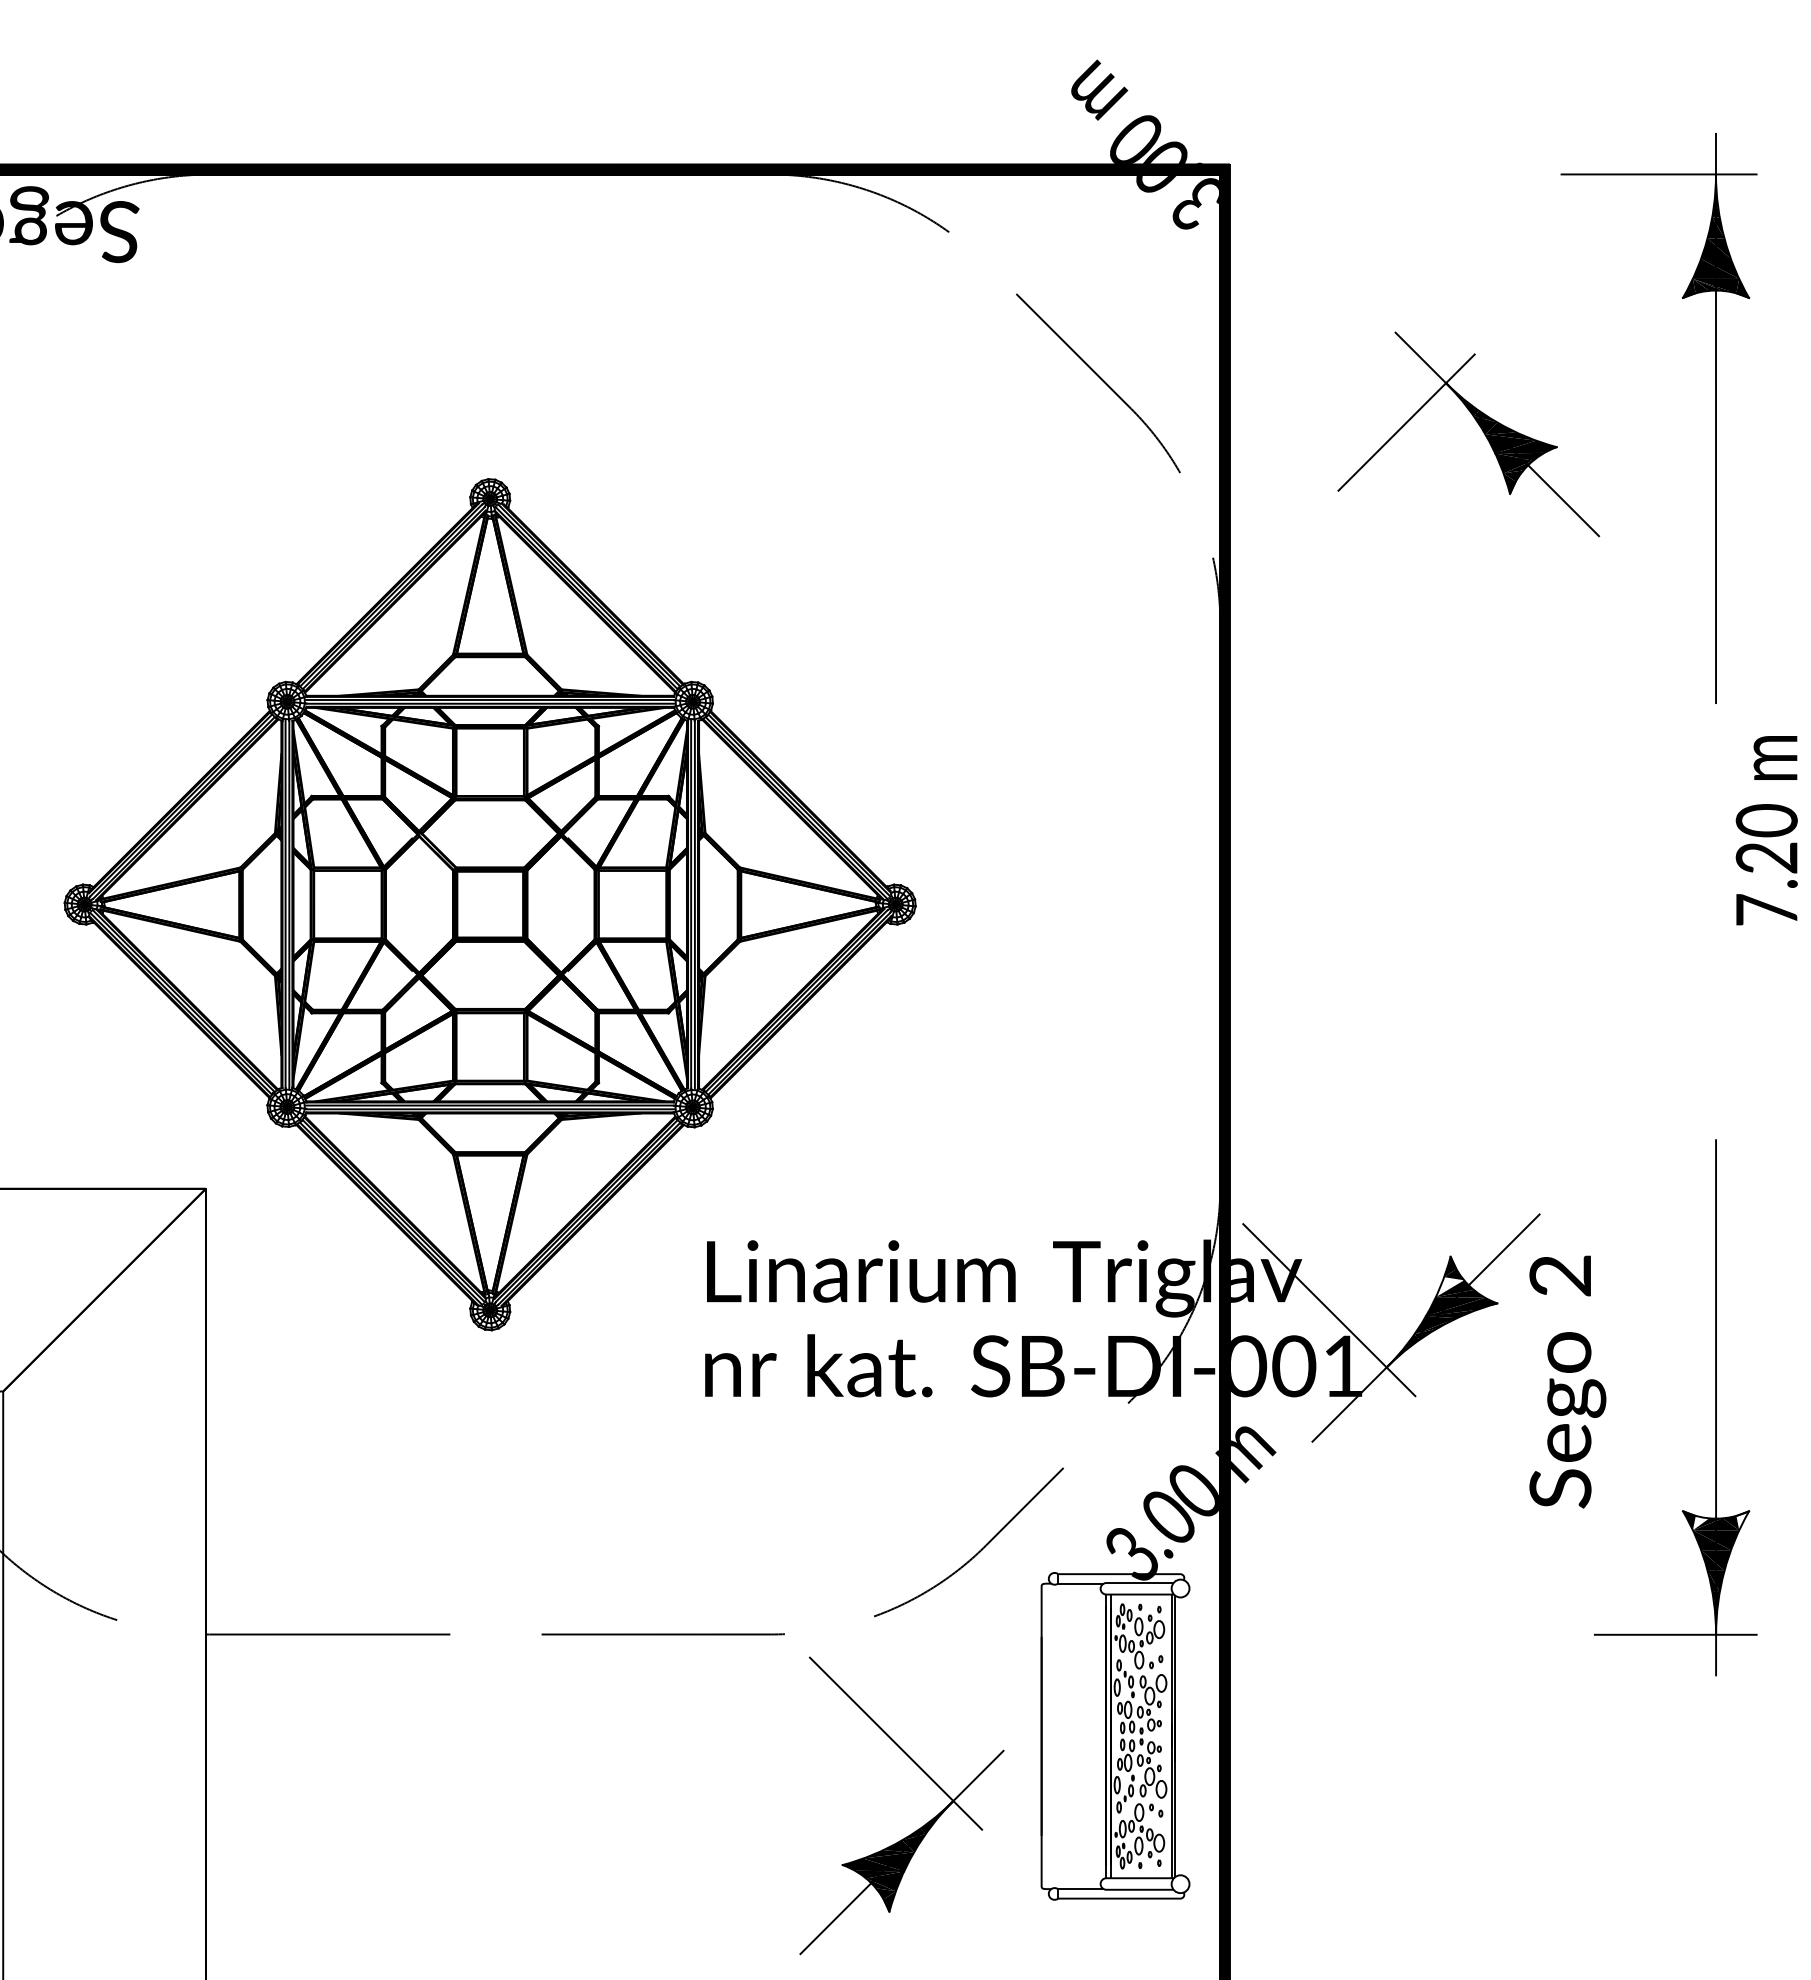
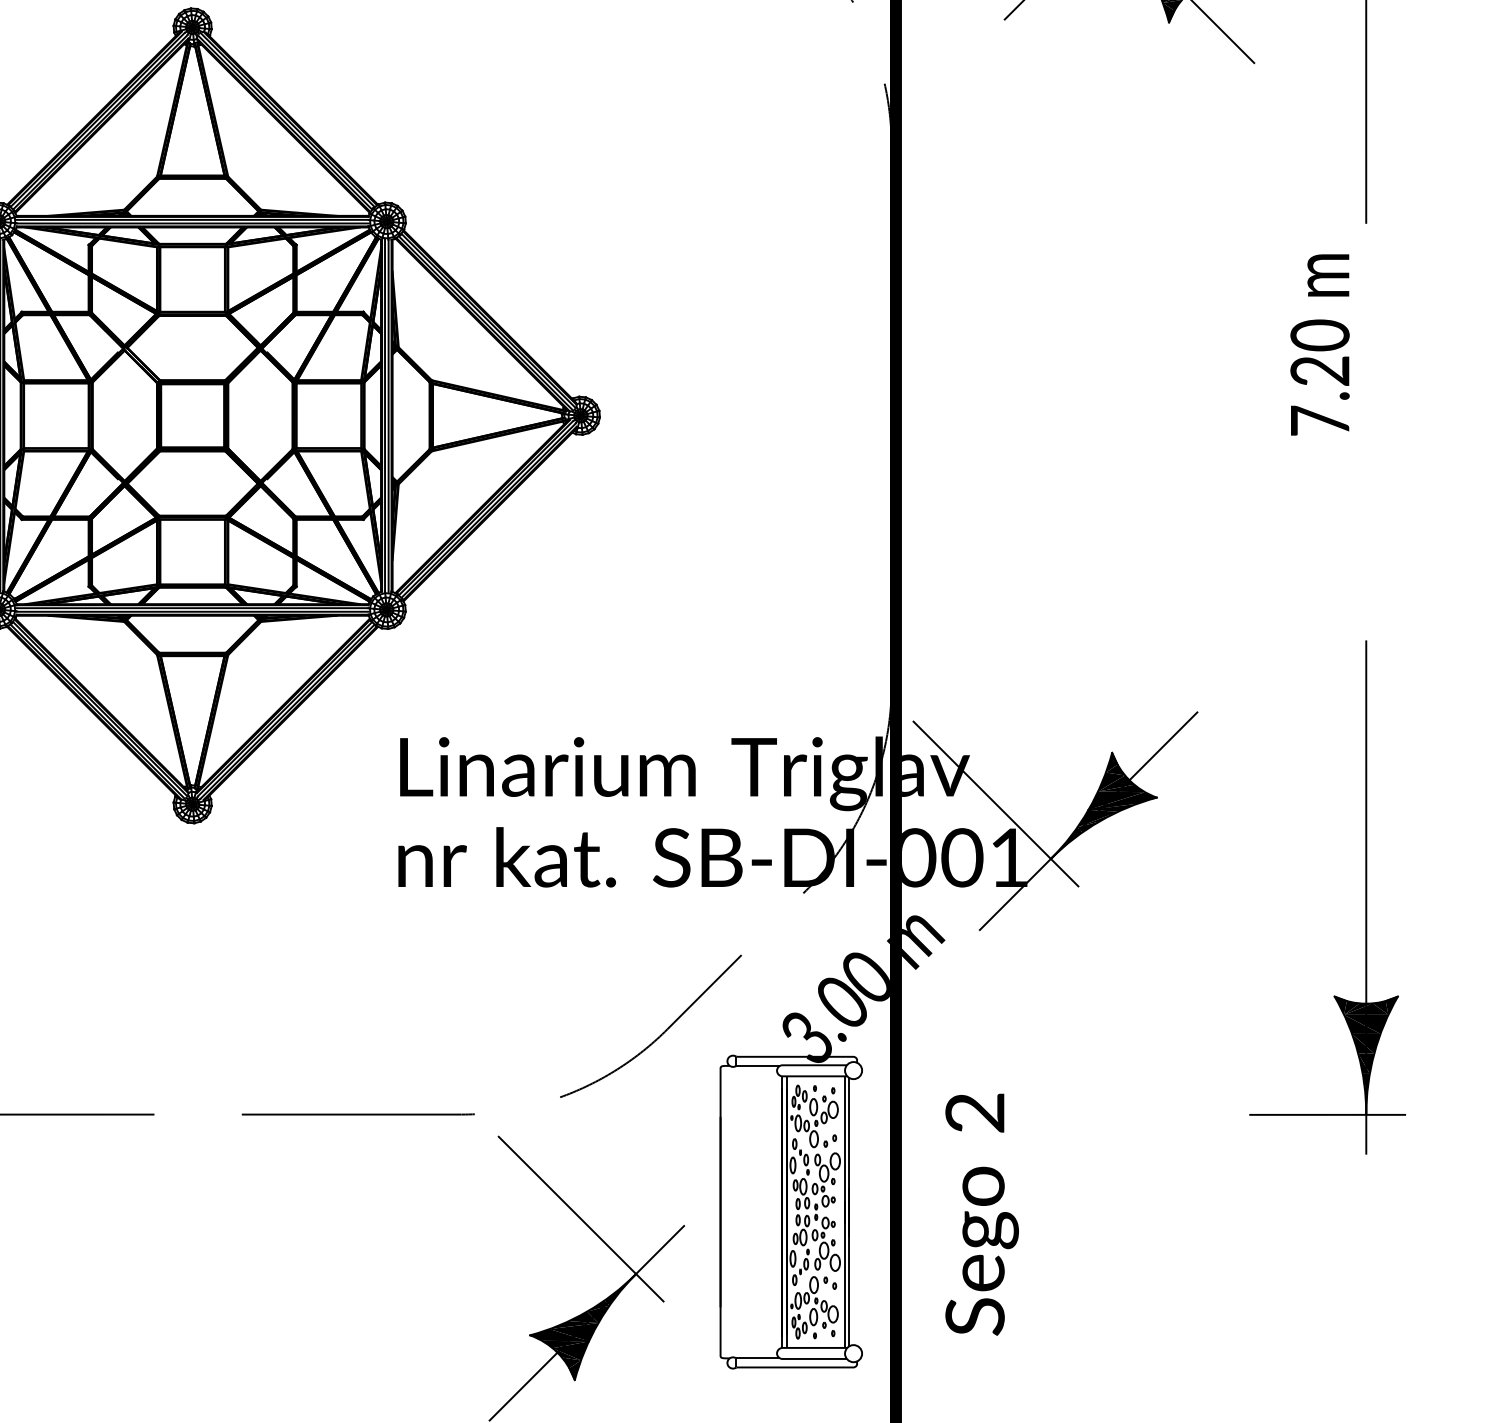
text: (1766, 830) -> (1319, 344), moved
fill: (1449, 1287) -> (1111, 782), added
text: (1567, 1381) -> (981, 1214), moved
fill: (1742, 1520) -> (1391, 1005), added
fill: (1700, 1522) -> (1351, 1007), added

